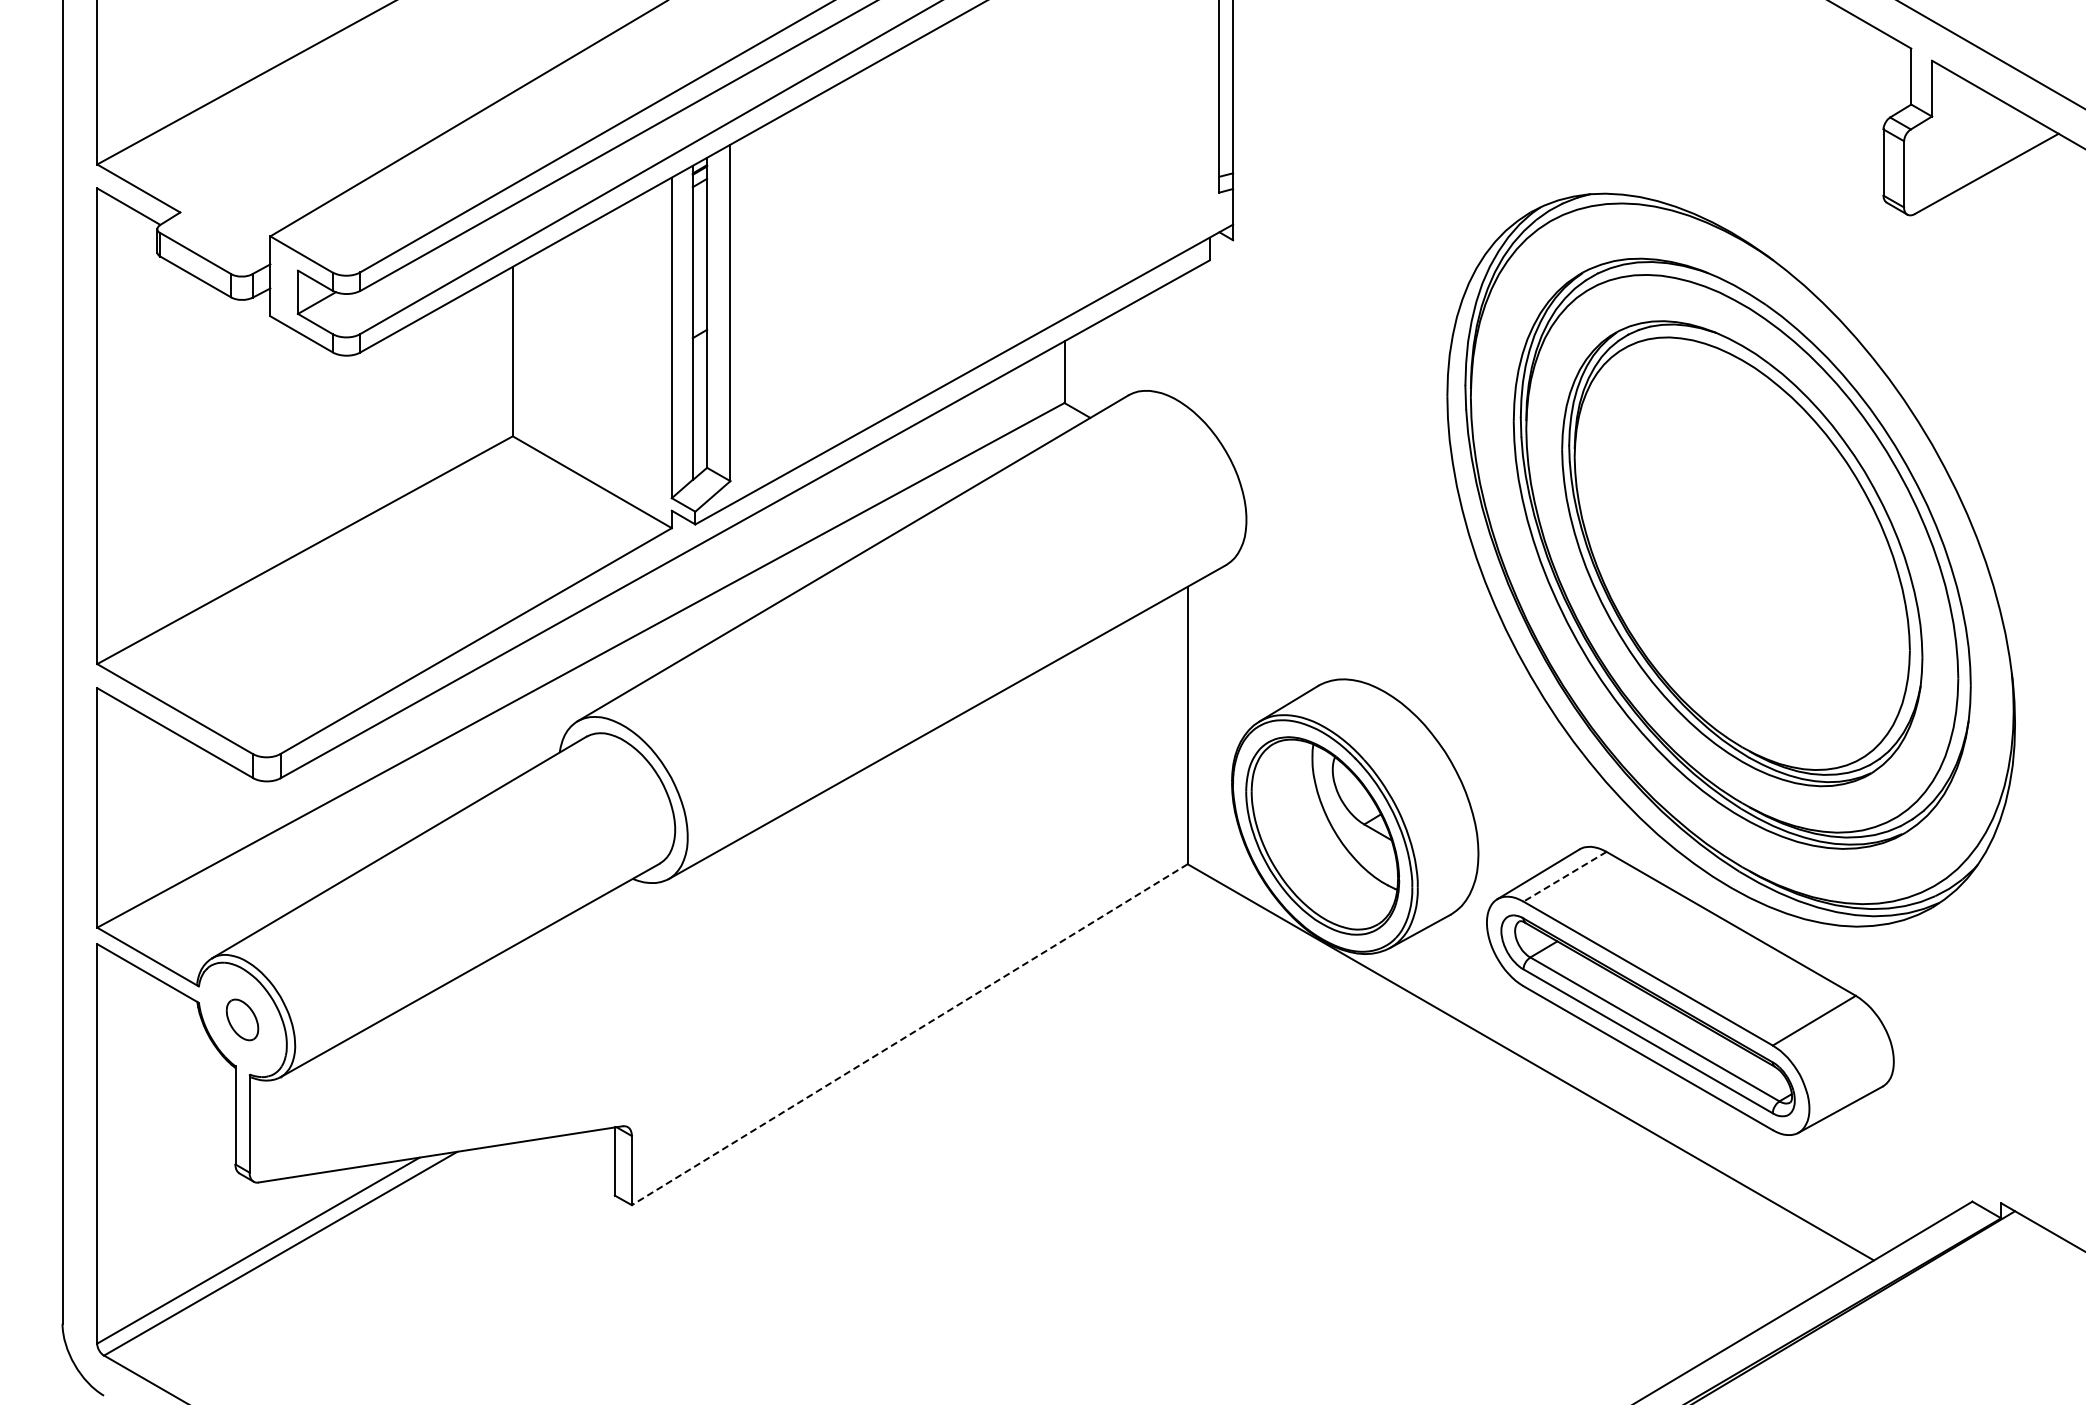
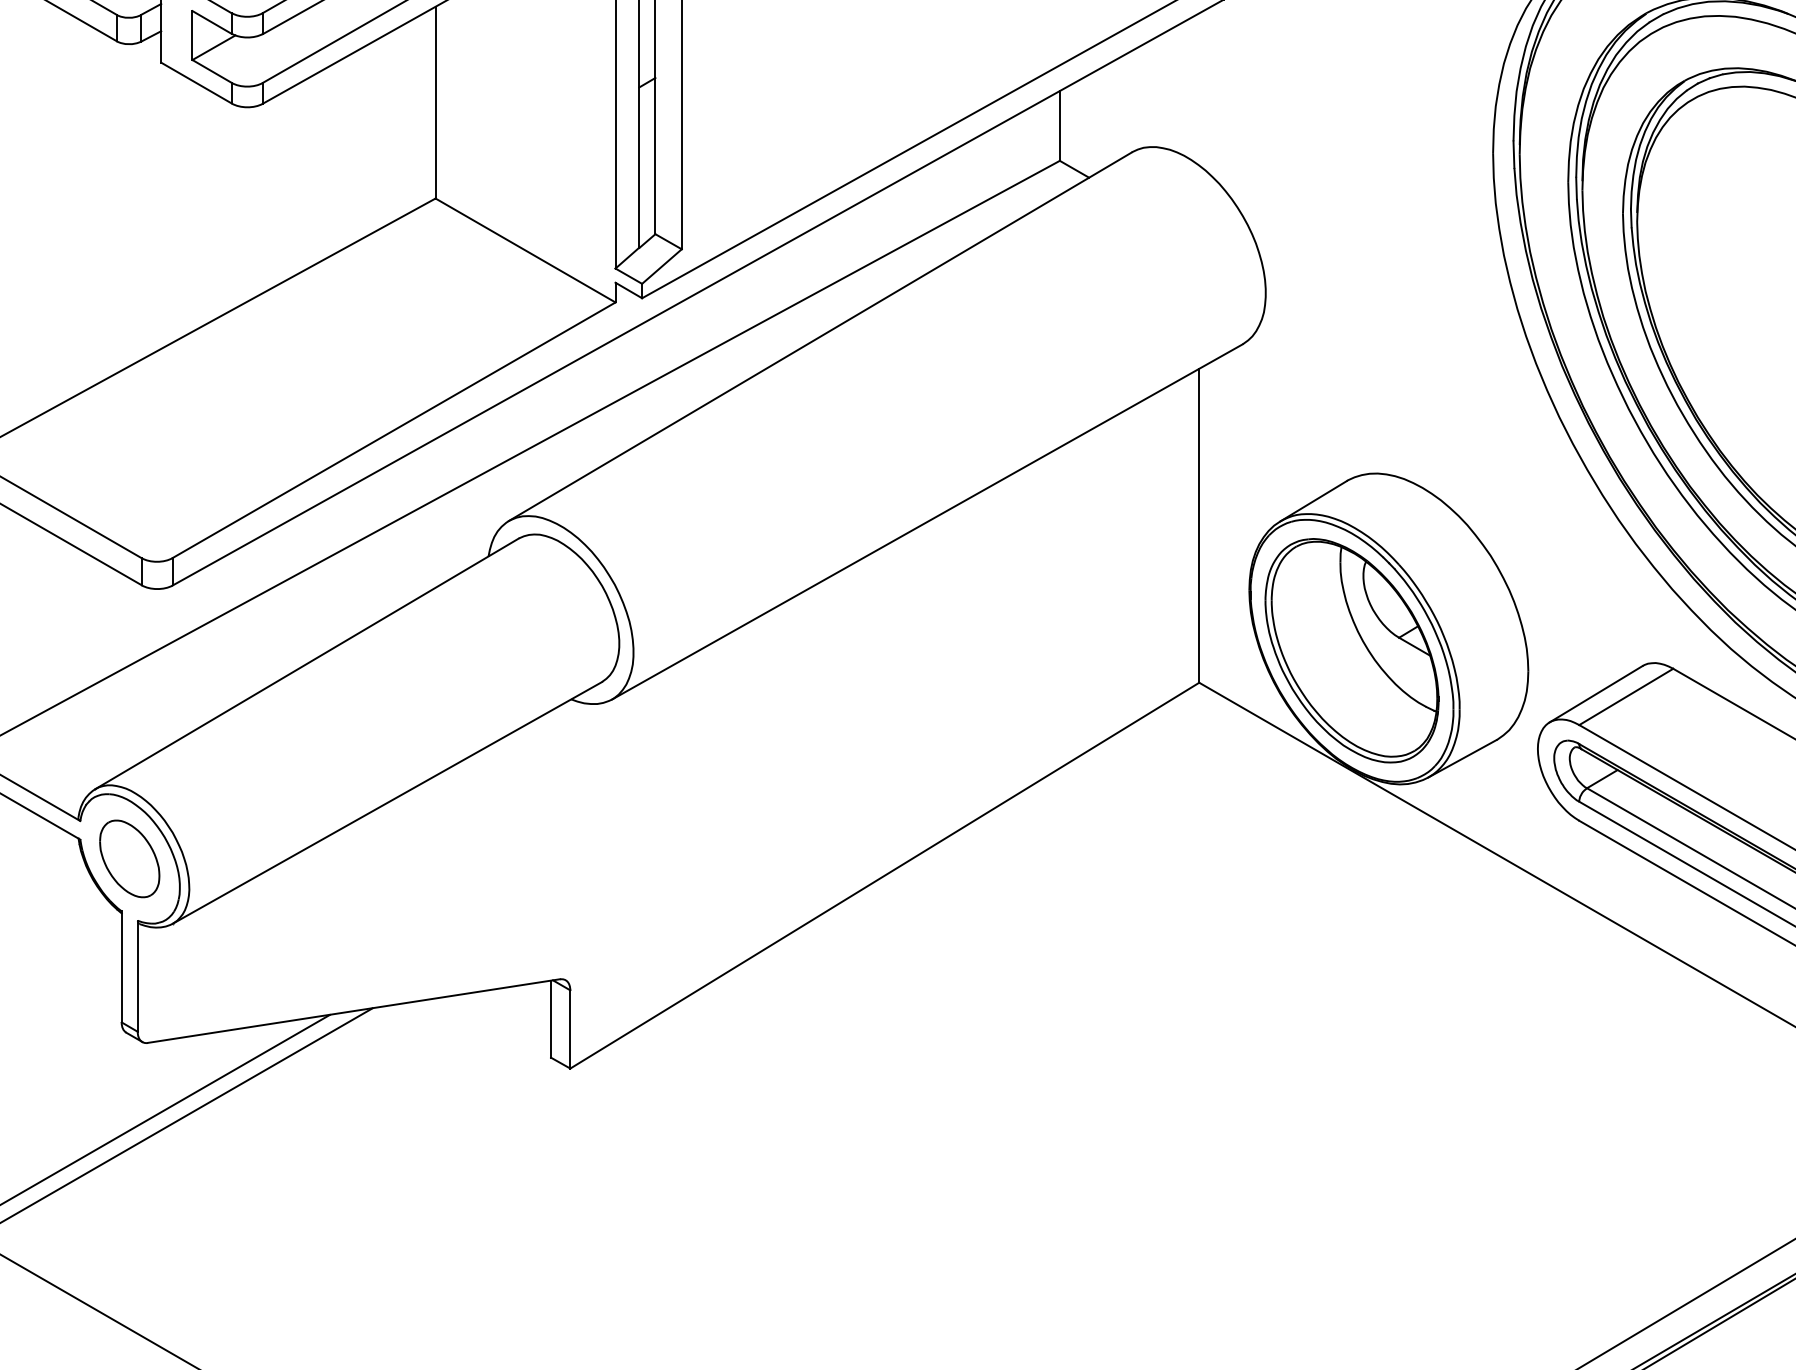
line: (1564, 877) -> (1625, 697), dashed -> solid
part: (242, 1019) -> (129, 858), size x1.67
line: (909, 1034) -> (884, 875), dashed -> solid

